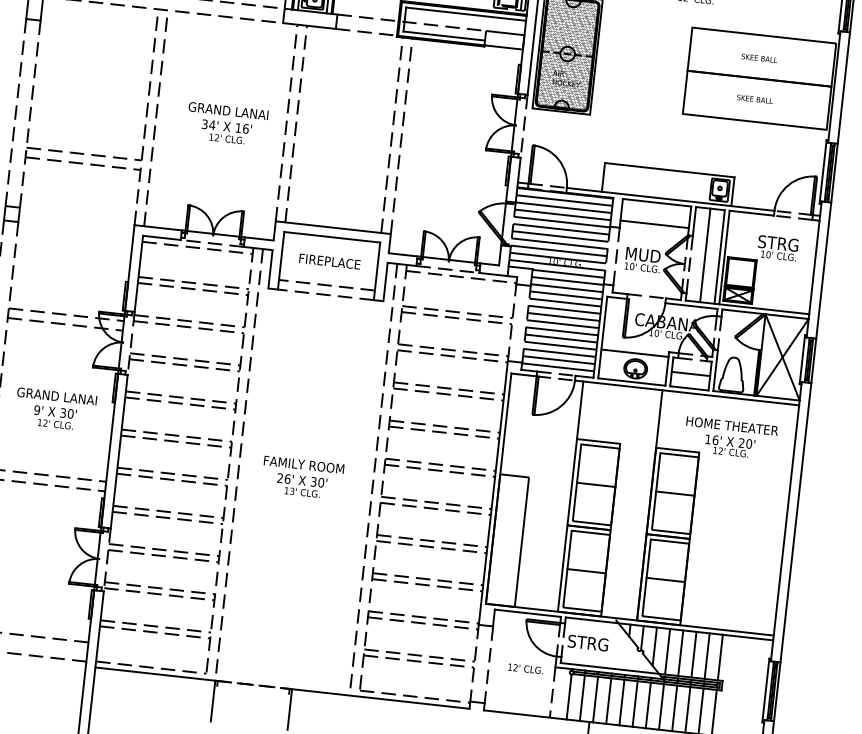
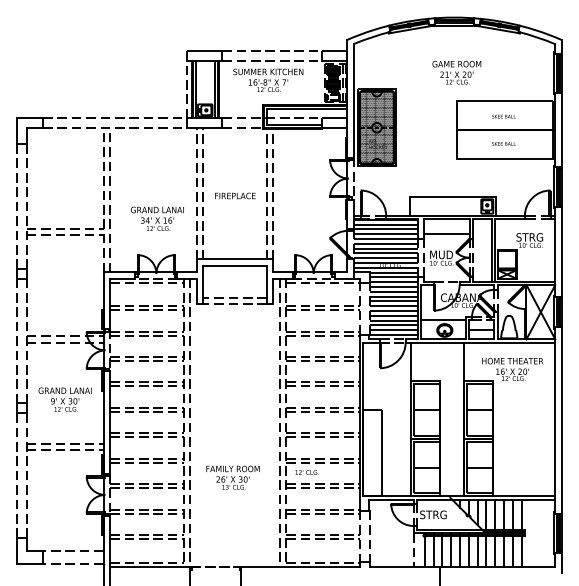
text: (227, 123) -> (157, 218), moved
line: (705, 255) -> (482, 250), removed
text: (330, 260) -> (235, 195), moved
text: (301, 477) -> (232, 477), moved
text: (524, 668) -> (306, 472), moved

